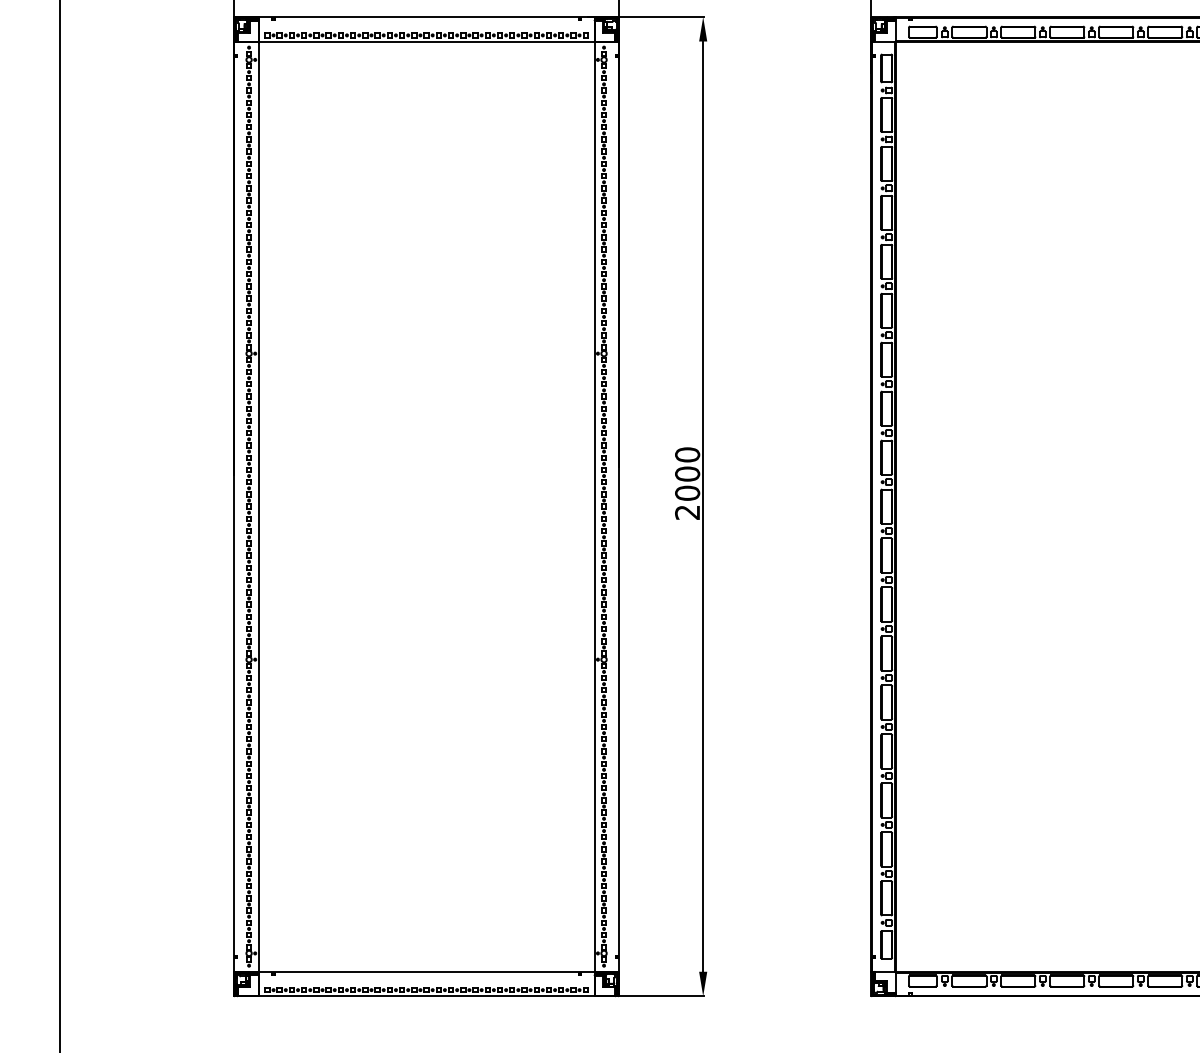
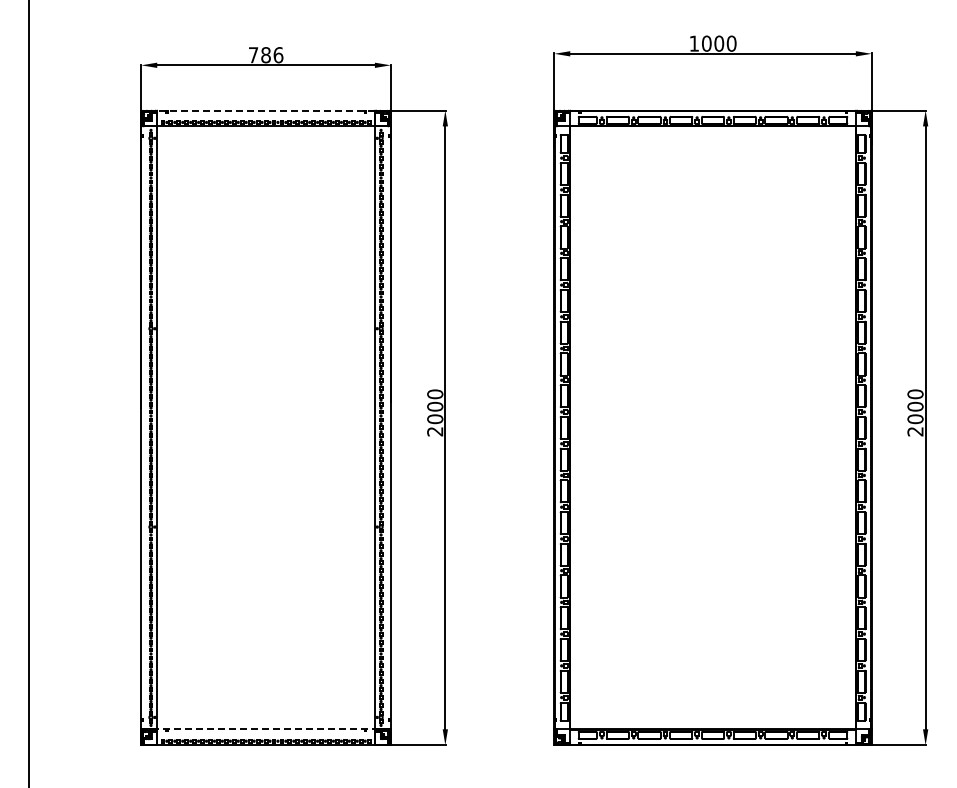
line: (414, 16) -> (258, 110), solid -> dashed
line: (414, 972) -> (258, 729), solid -> dashed

